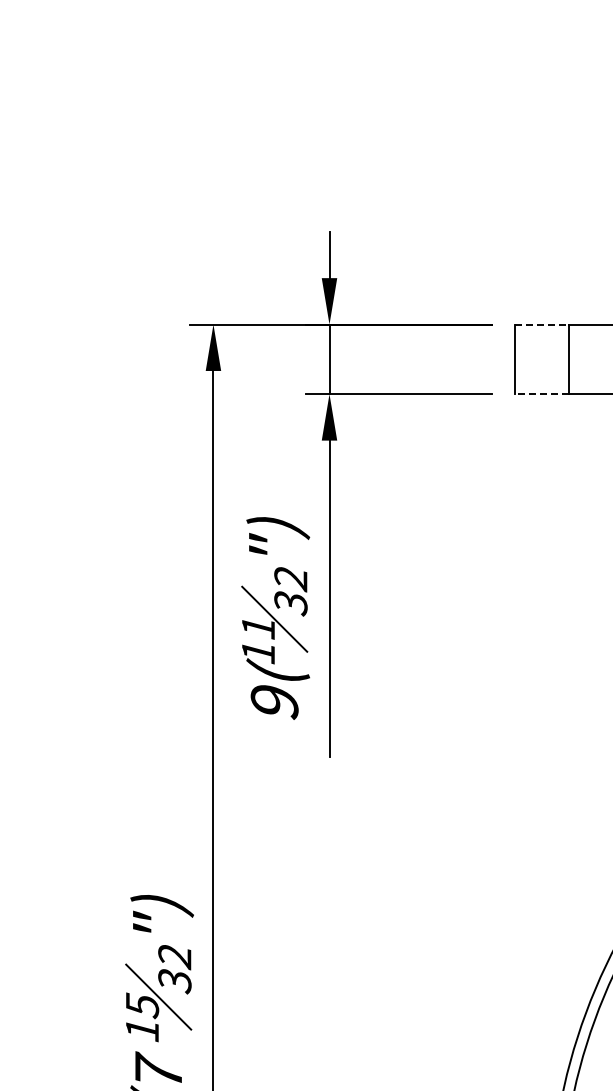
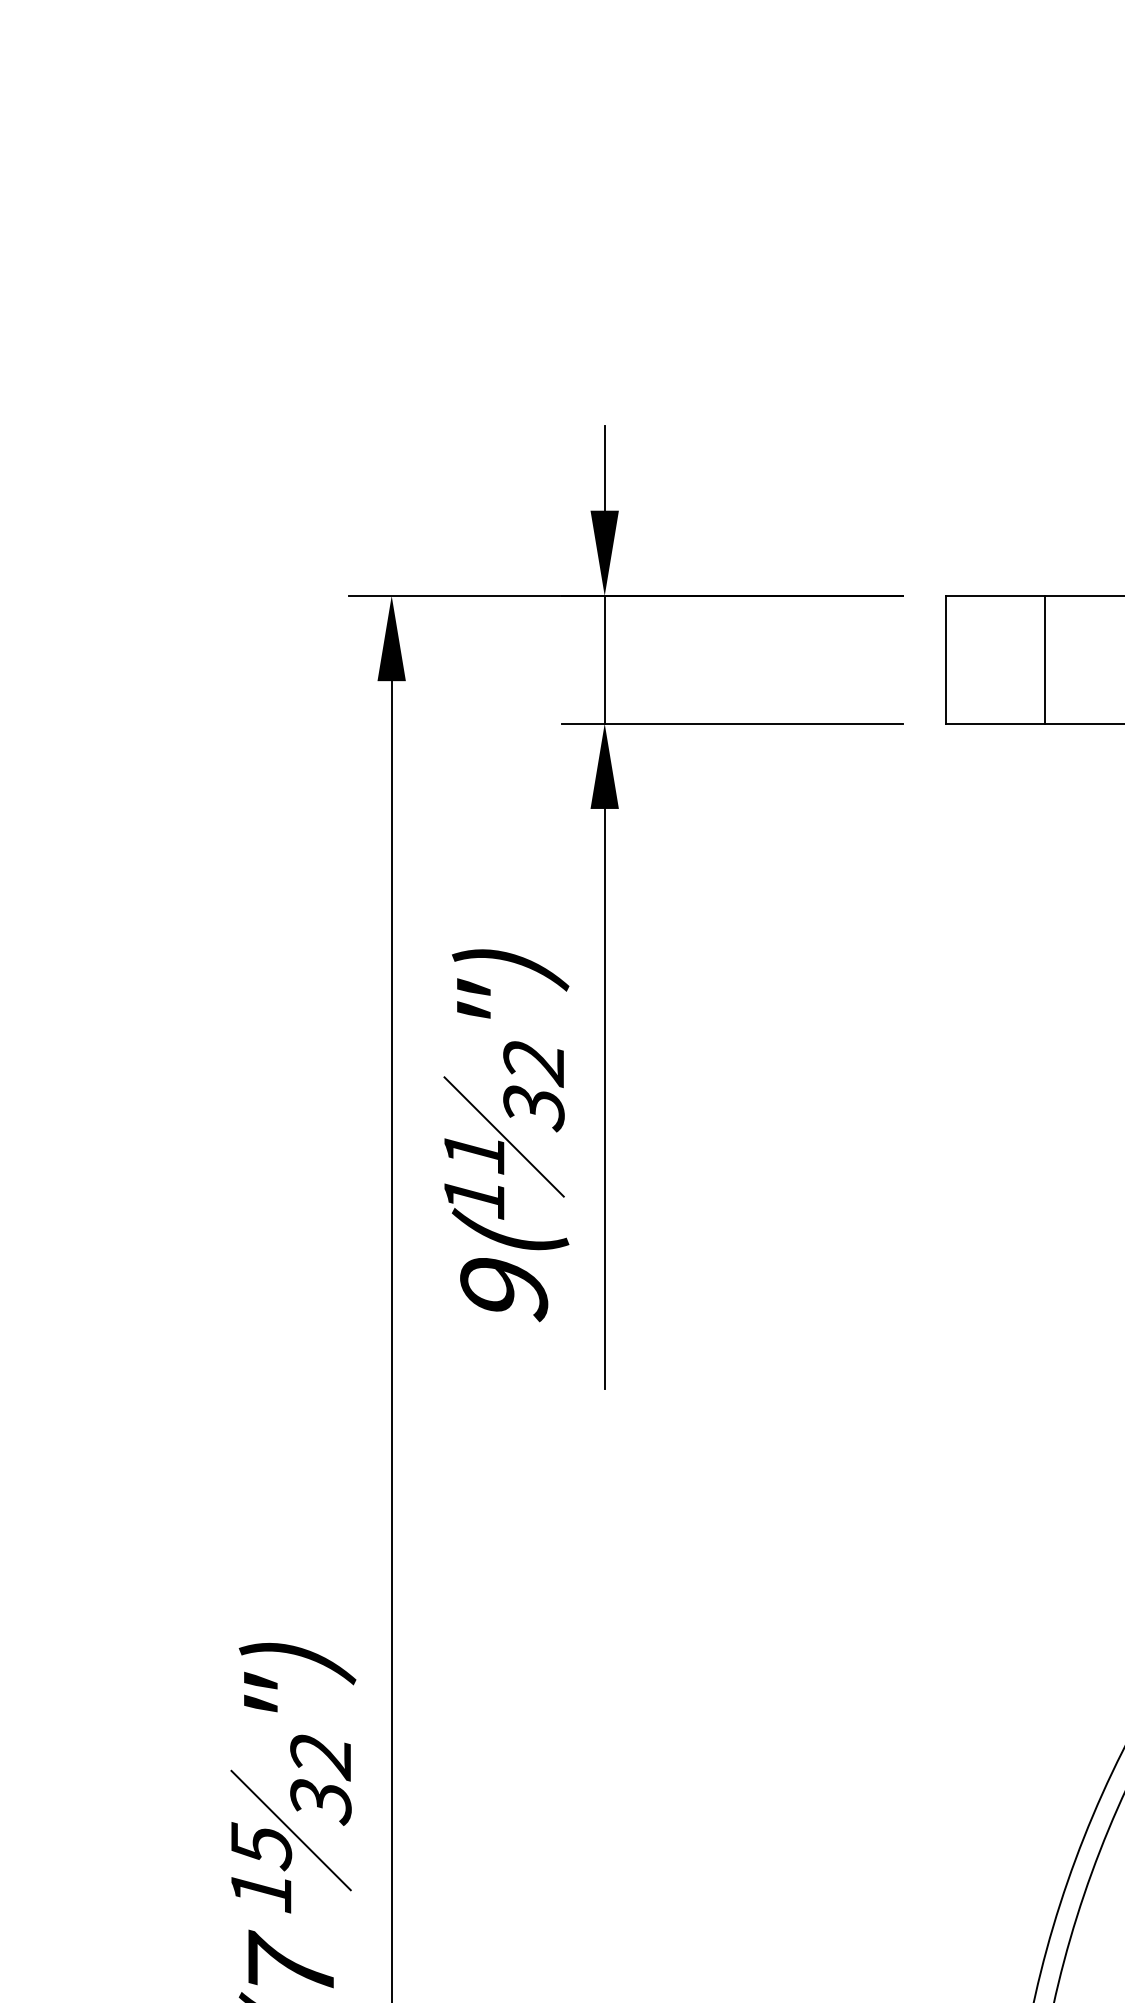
line: (542, 324) -> (995, 595), dashed -> solid
line: (541, 394) -> (993, 724), dashed -> solid

